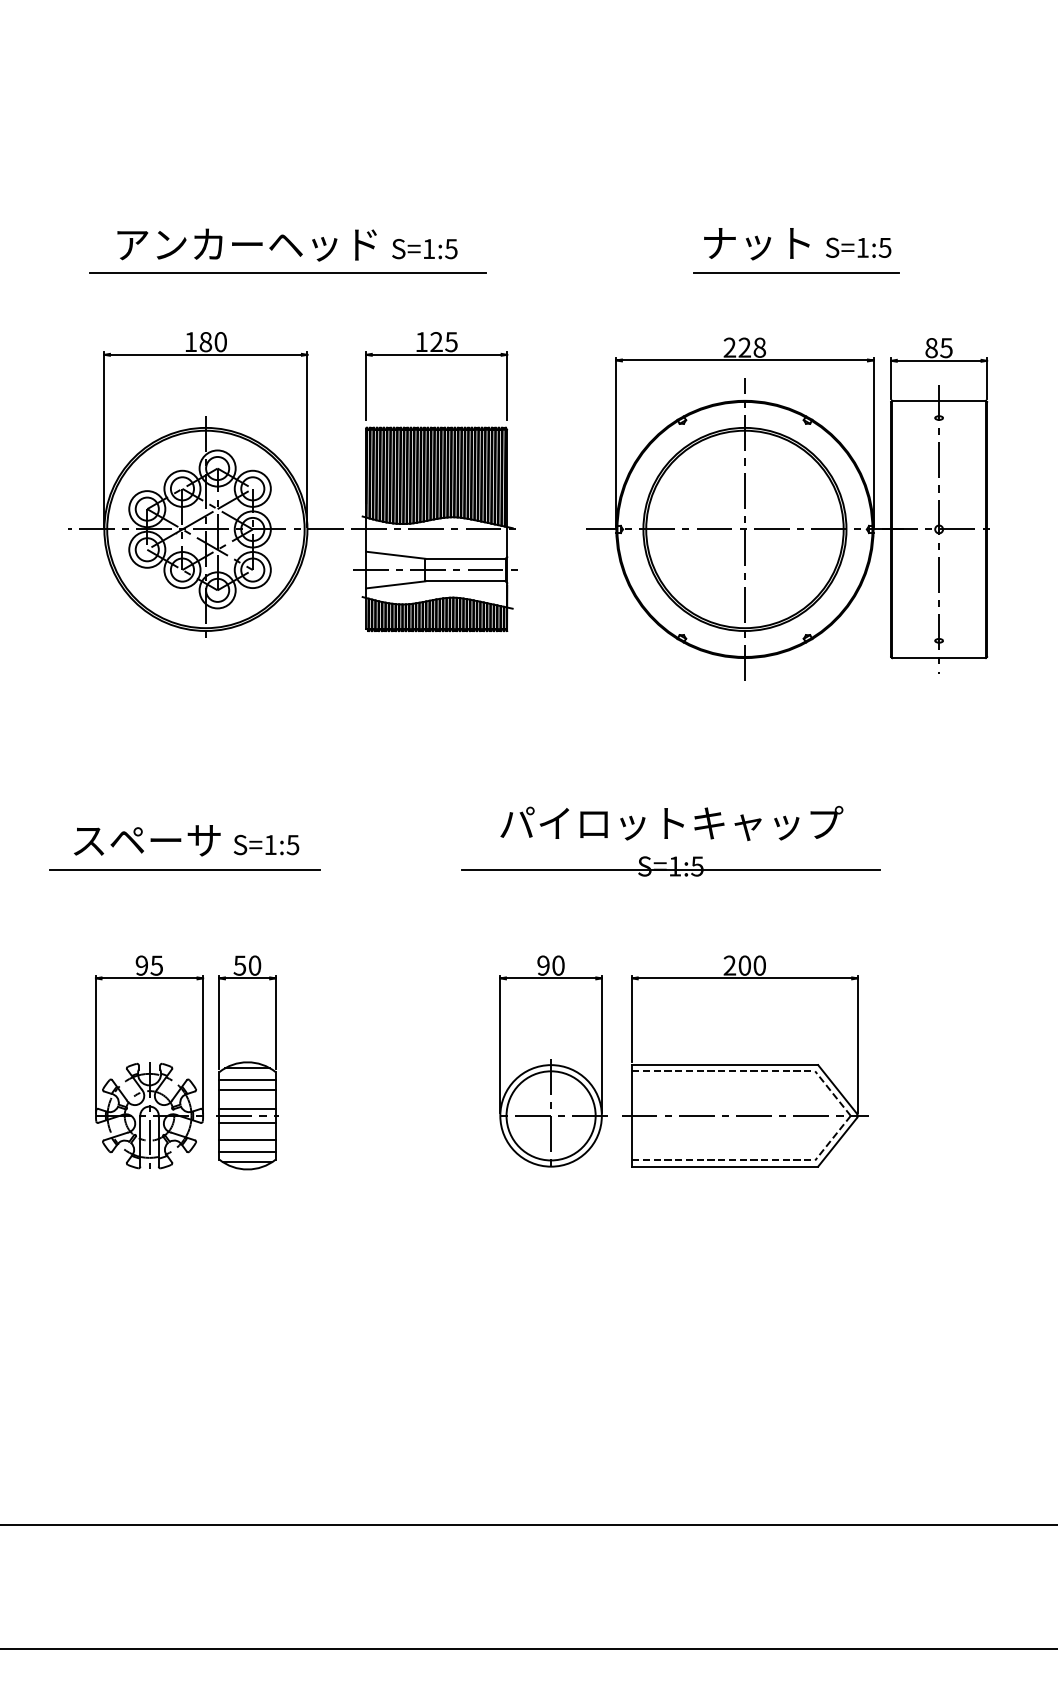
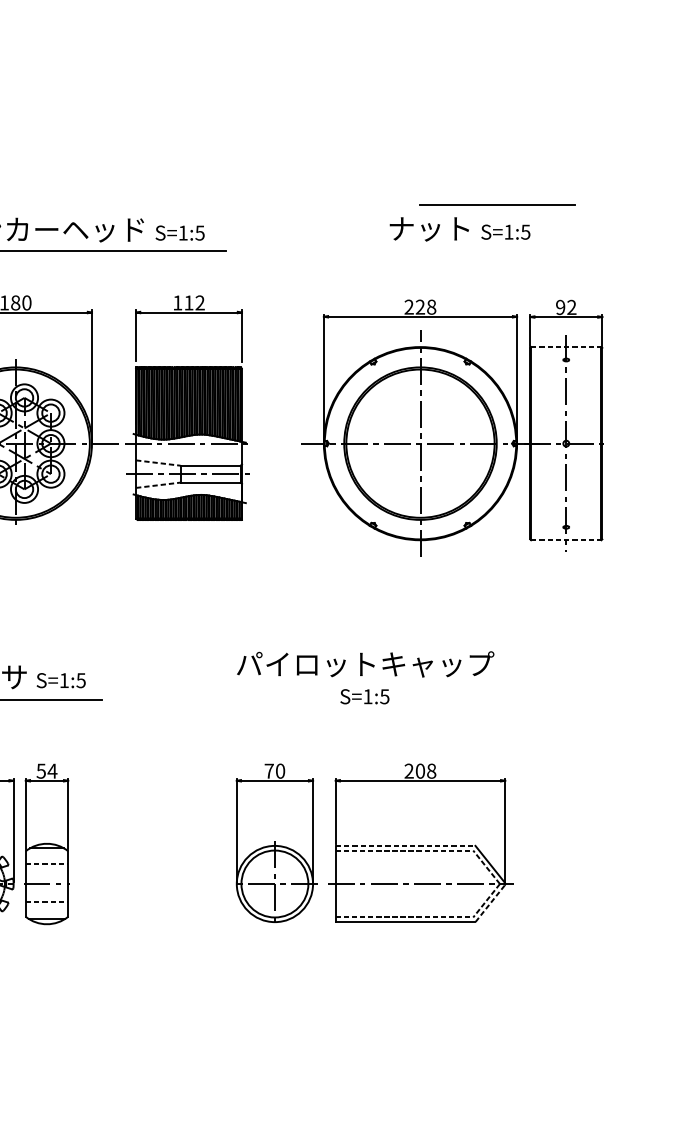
line: (796, 272) -> (497, 204), moved
text: (443, 342) -> (194, 303), 125 -> 112
text: (938, 348) -> (565, 307), 85 -> 92
line: (939, 400) -> (566, 346), solid -> dashed
line: (395, 555) -> (158, 463), solid -> dashed
line: (395, 584) -> (158, 484), solid -> dashed
line: (939, 658) -> (566, 540), solid -> dashed
line: (670, 870) -> (364, 699), removed
text: (254, 965) -> (52, 771), 50 -> 54
text: (543, 965) -> (269, 771), 90 -> 70
text: (759, 965) -> (431, 771), 200 -> 208
line: (725, 1065) -> (405, 846), solid -> dashed
line: (247, 1079) -> (46, 856), removed
line: (248, 1089) -> (47, 864), solid -> dashed
line: (247, 1108) -> (46, 878), removed
line: (247, 1122) -> (46, 888), removed
line: (248, 1140) -> (47, 902), solid -> dashed
line: (837, 1142) -> (489, 904), solid -> dashed
line: (247, 1152) -> (46, 911), removed

